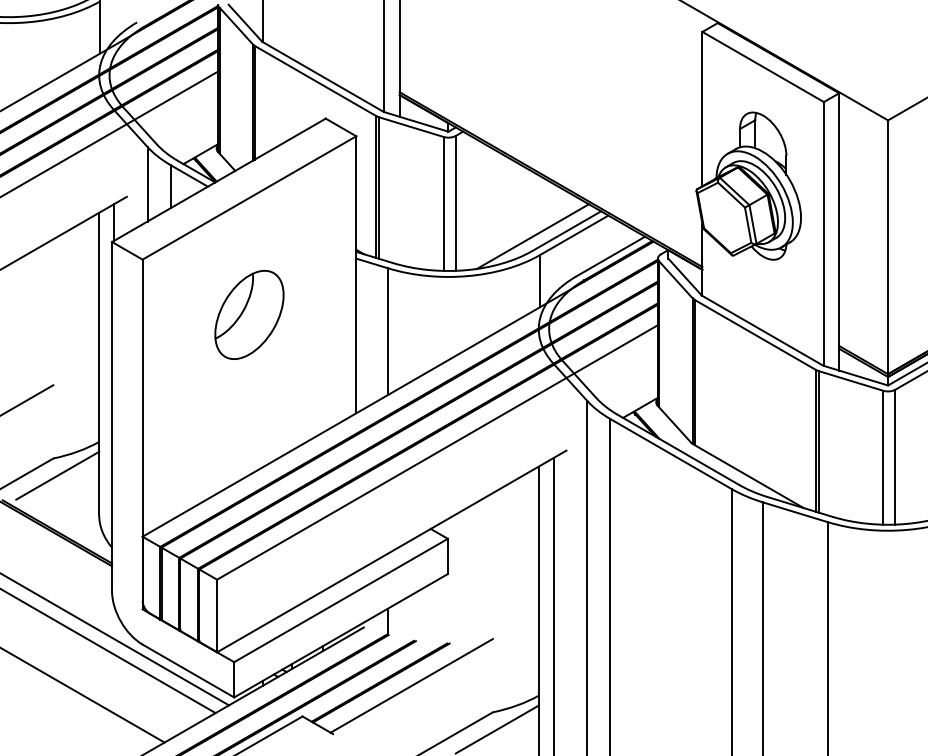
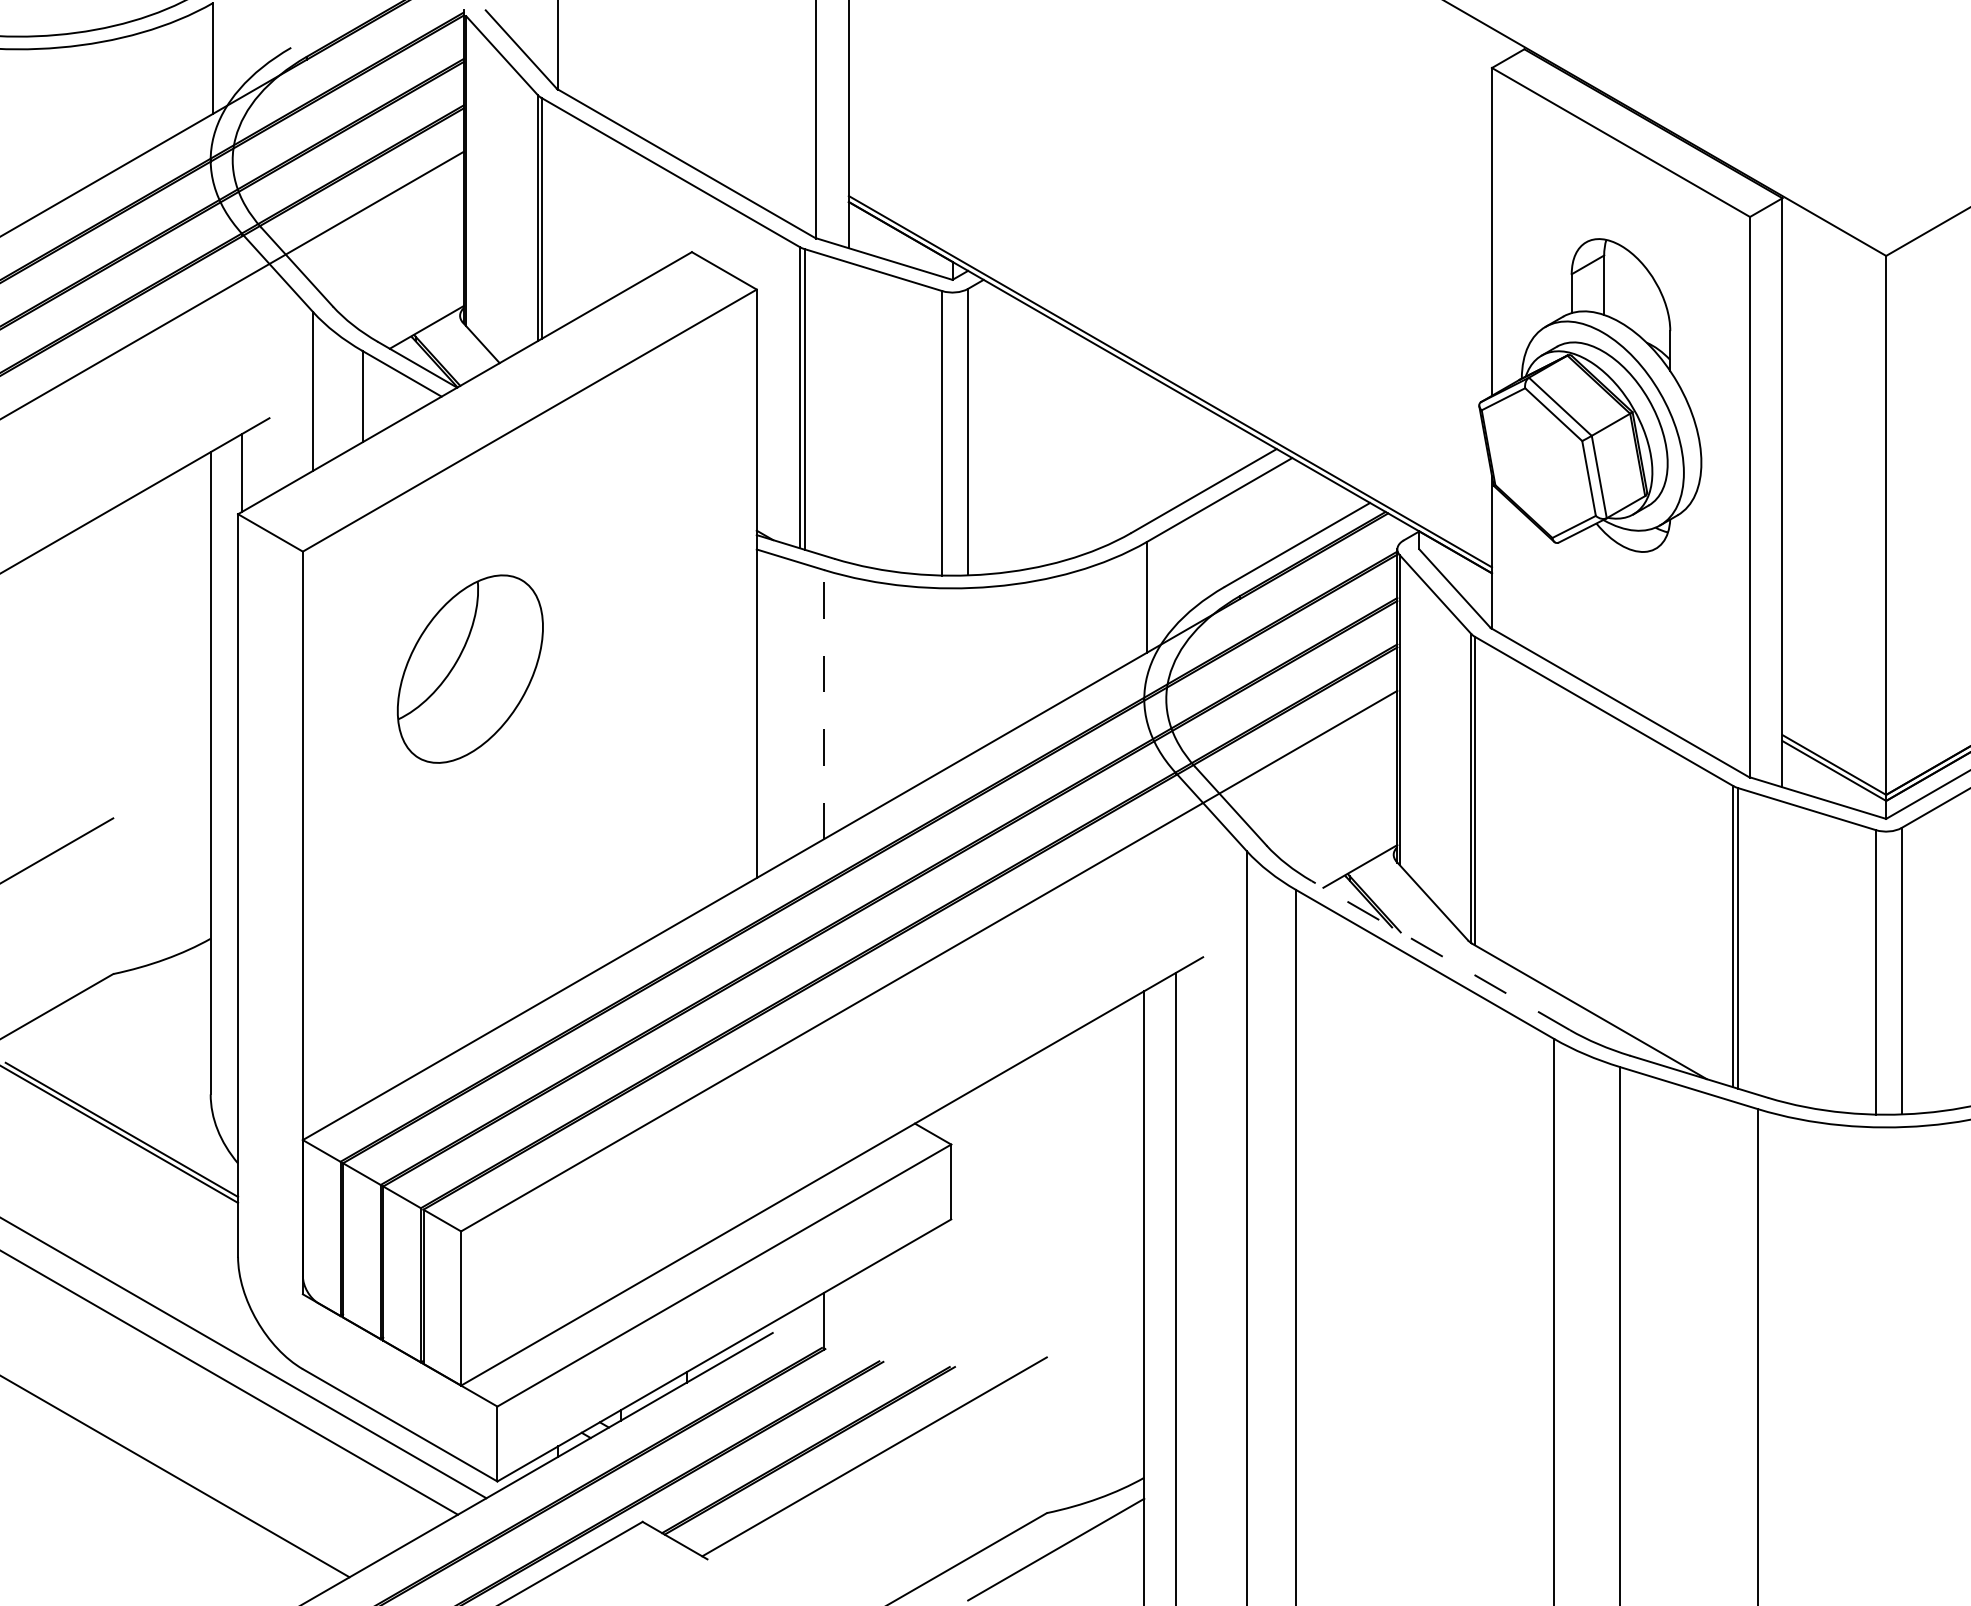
line: (532, 236) -> (1130, 502), removed
part: (249, 314) -> (470, 668), moved
line: (387, 331) -> (823, 704), solid -> dashed
line: (677, 449) -> (1438, 954), solid -> dashed
line: (57, 475) -> (122, 1010), removed

